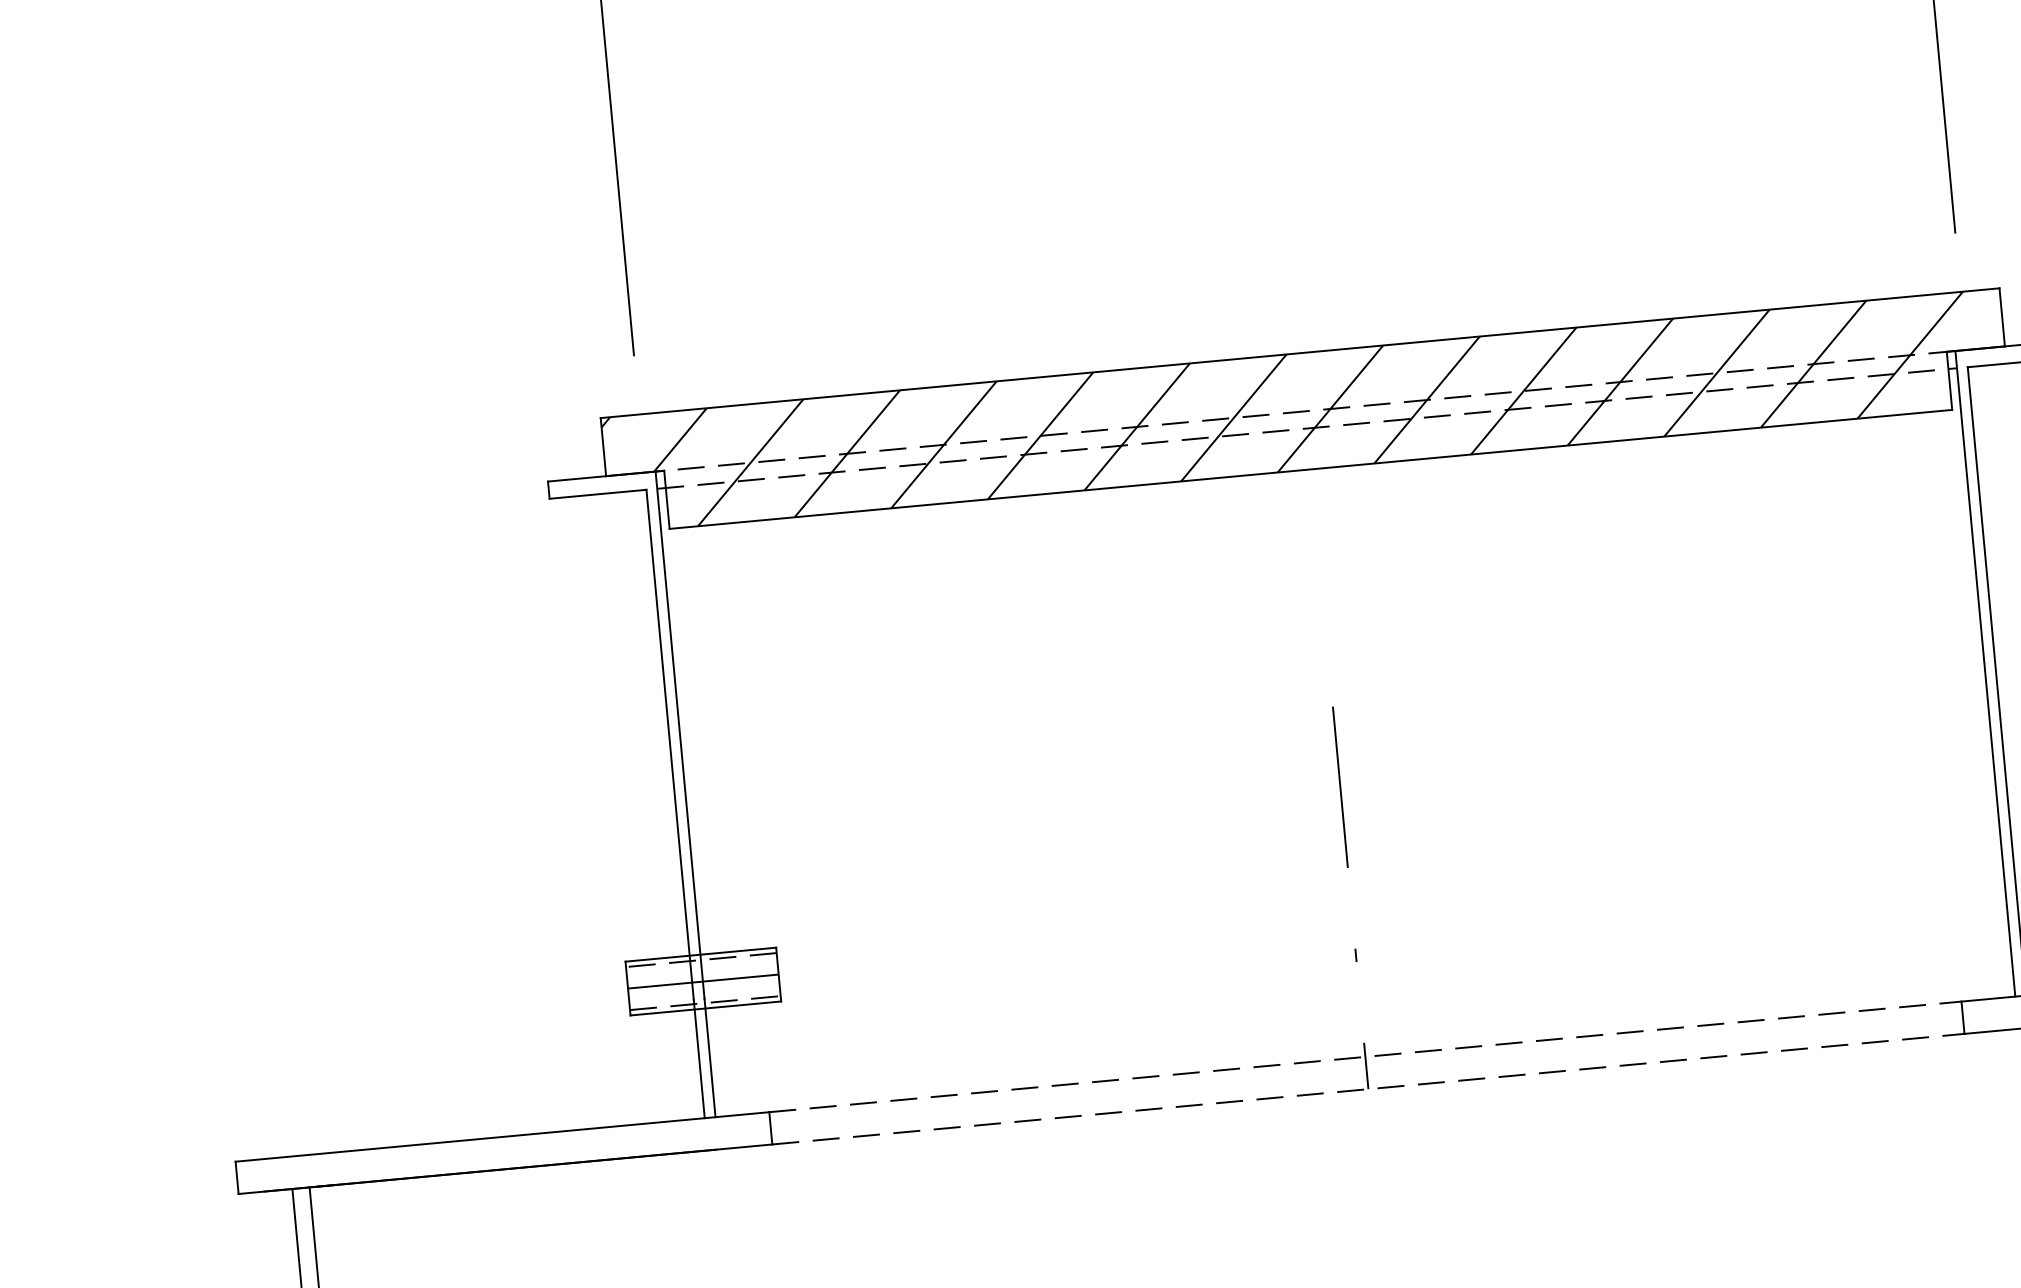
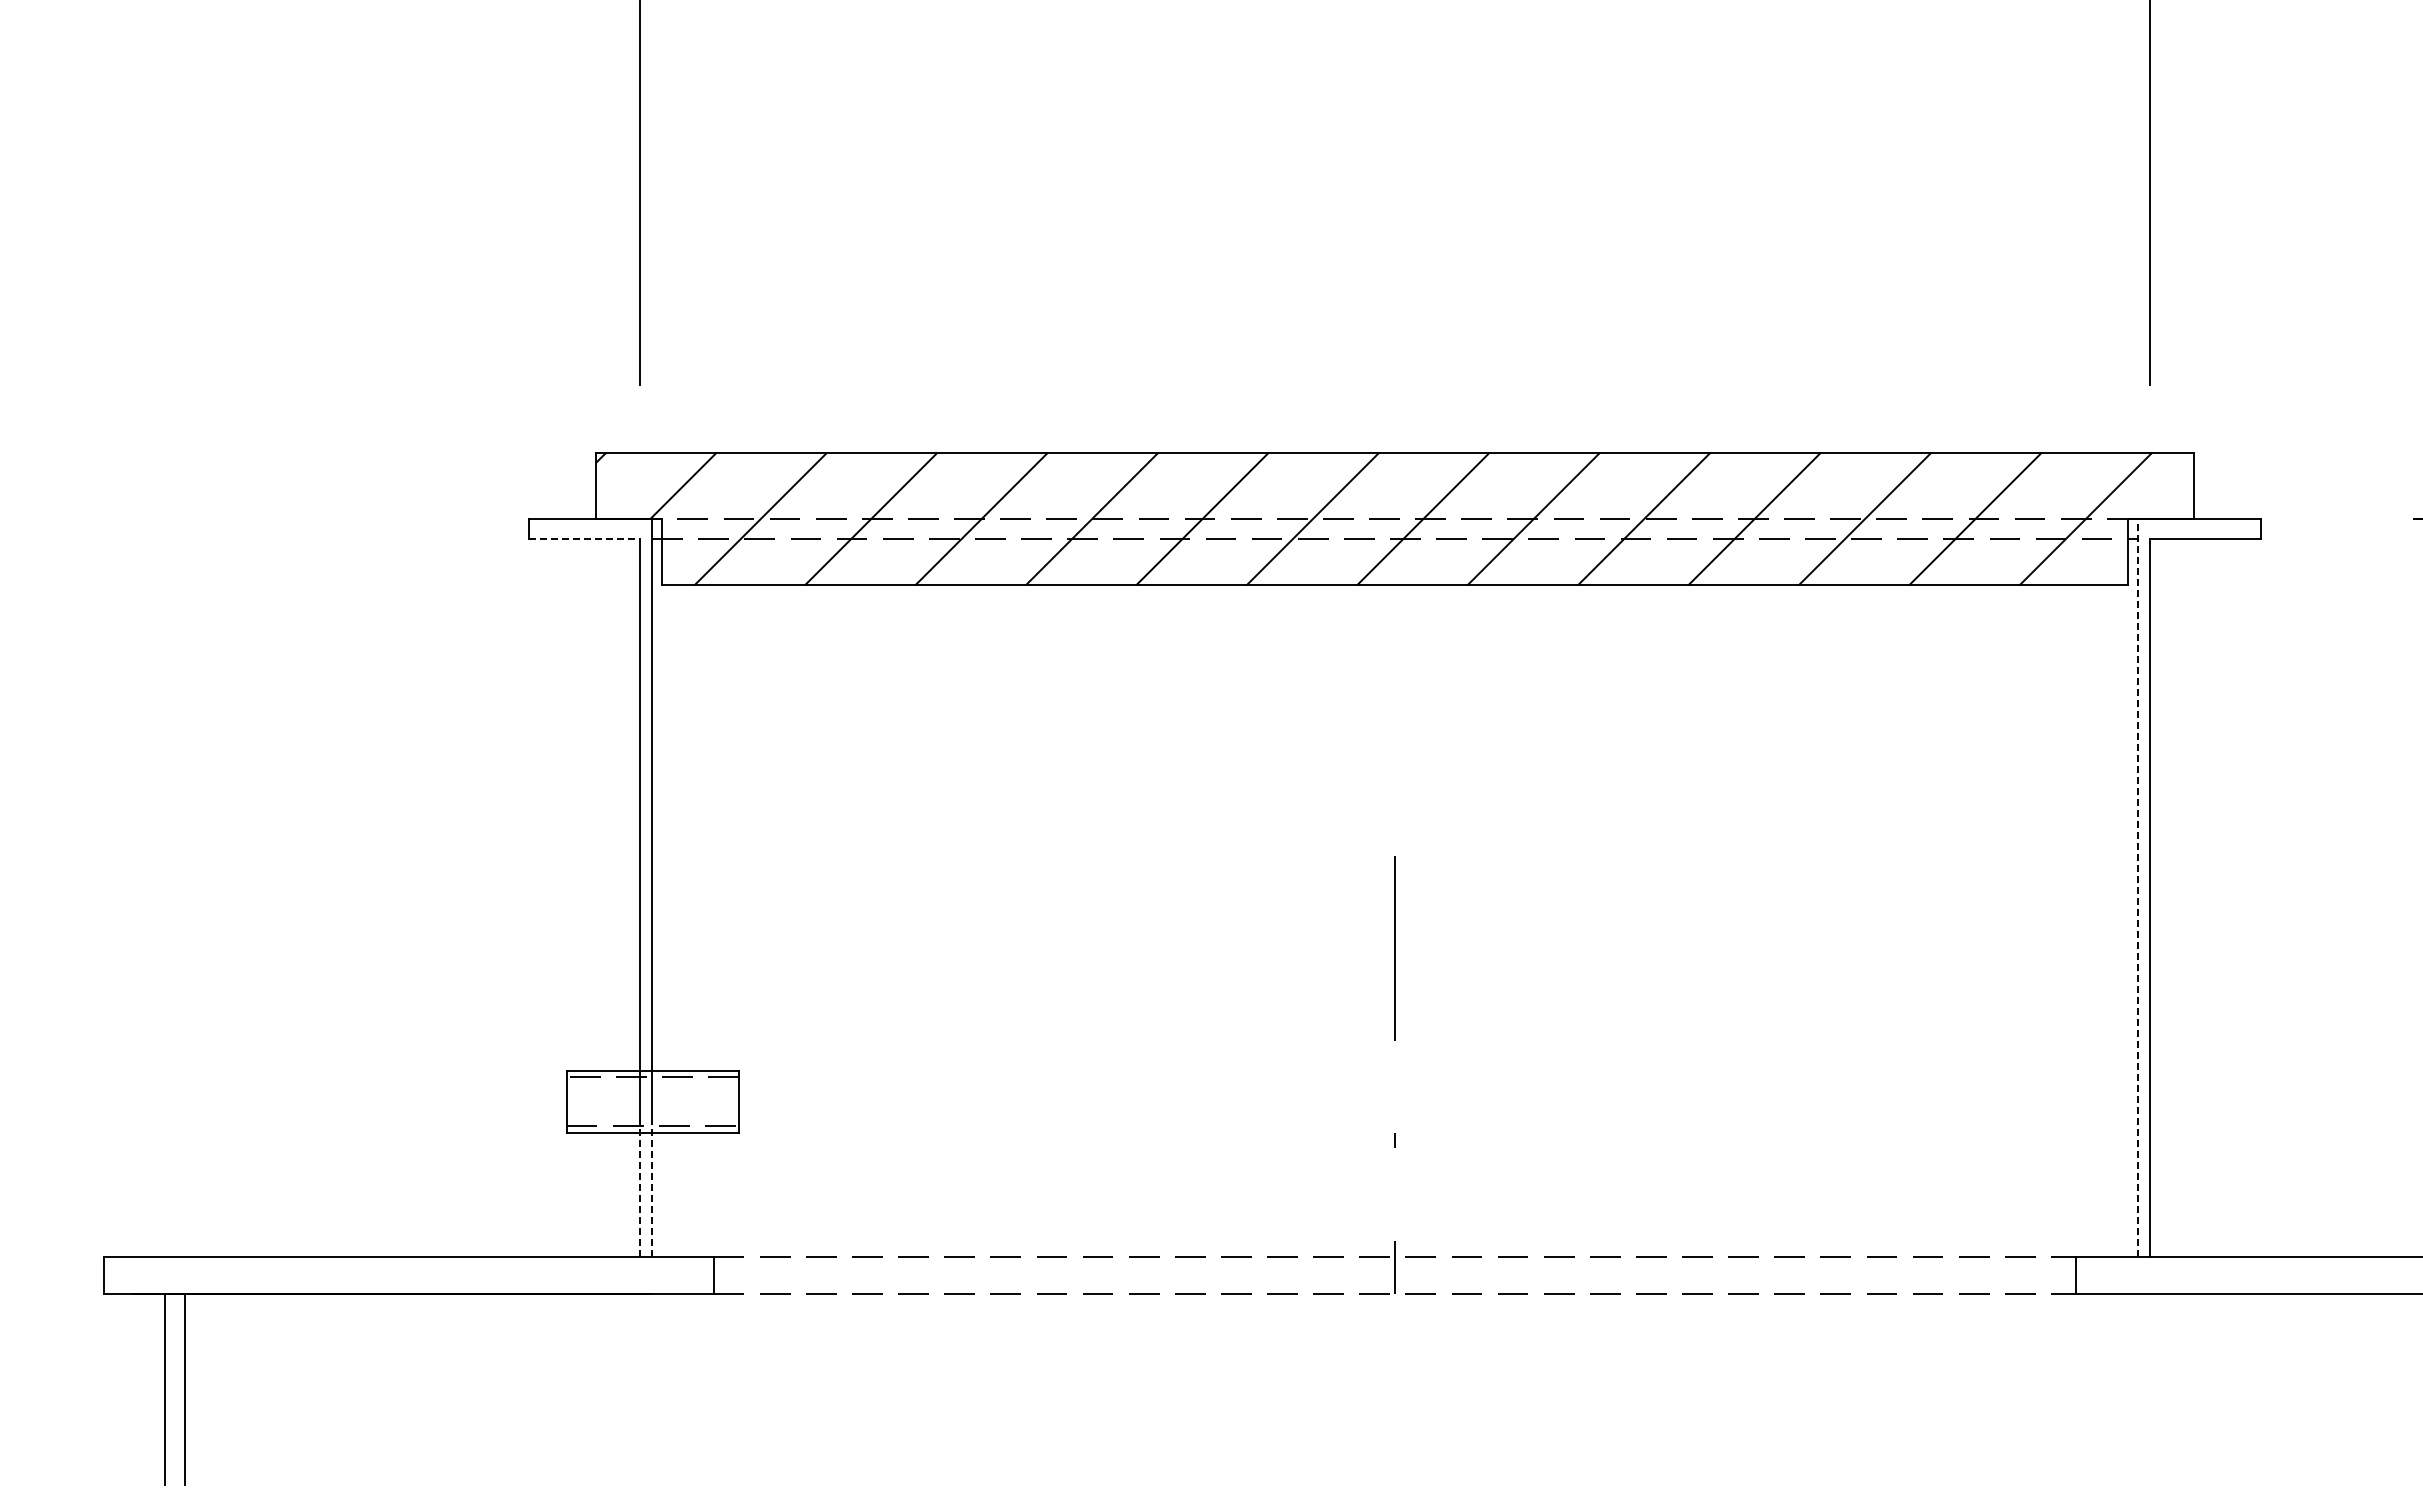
line: (598, 494) -> (585, 538), solid -> dashed
line: (1985, 673) -> (2137, 887), solid -> dashed
line: (703, 981) -> (652, 1101), removed
line: (710, 1058) -> (652, 1189), solid -> dashed
line: (698, 1059) -> (639, 1189), solid -> dashed

